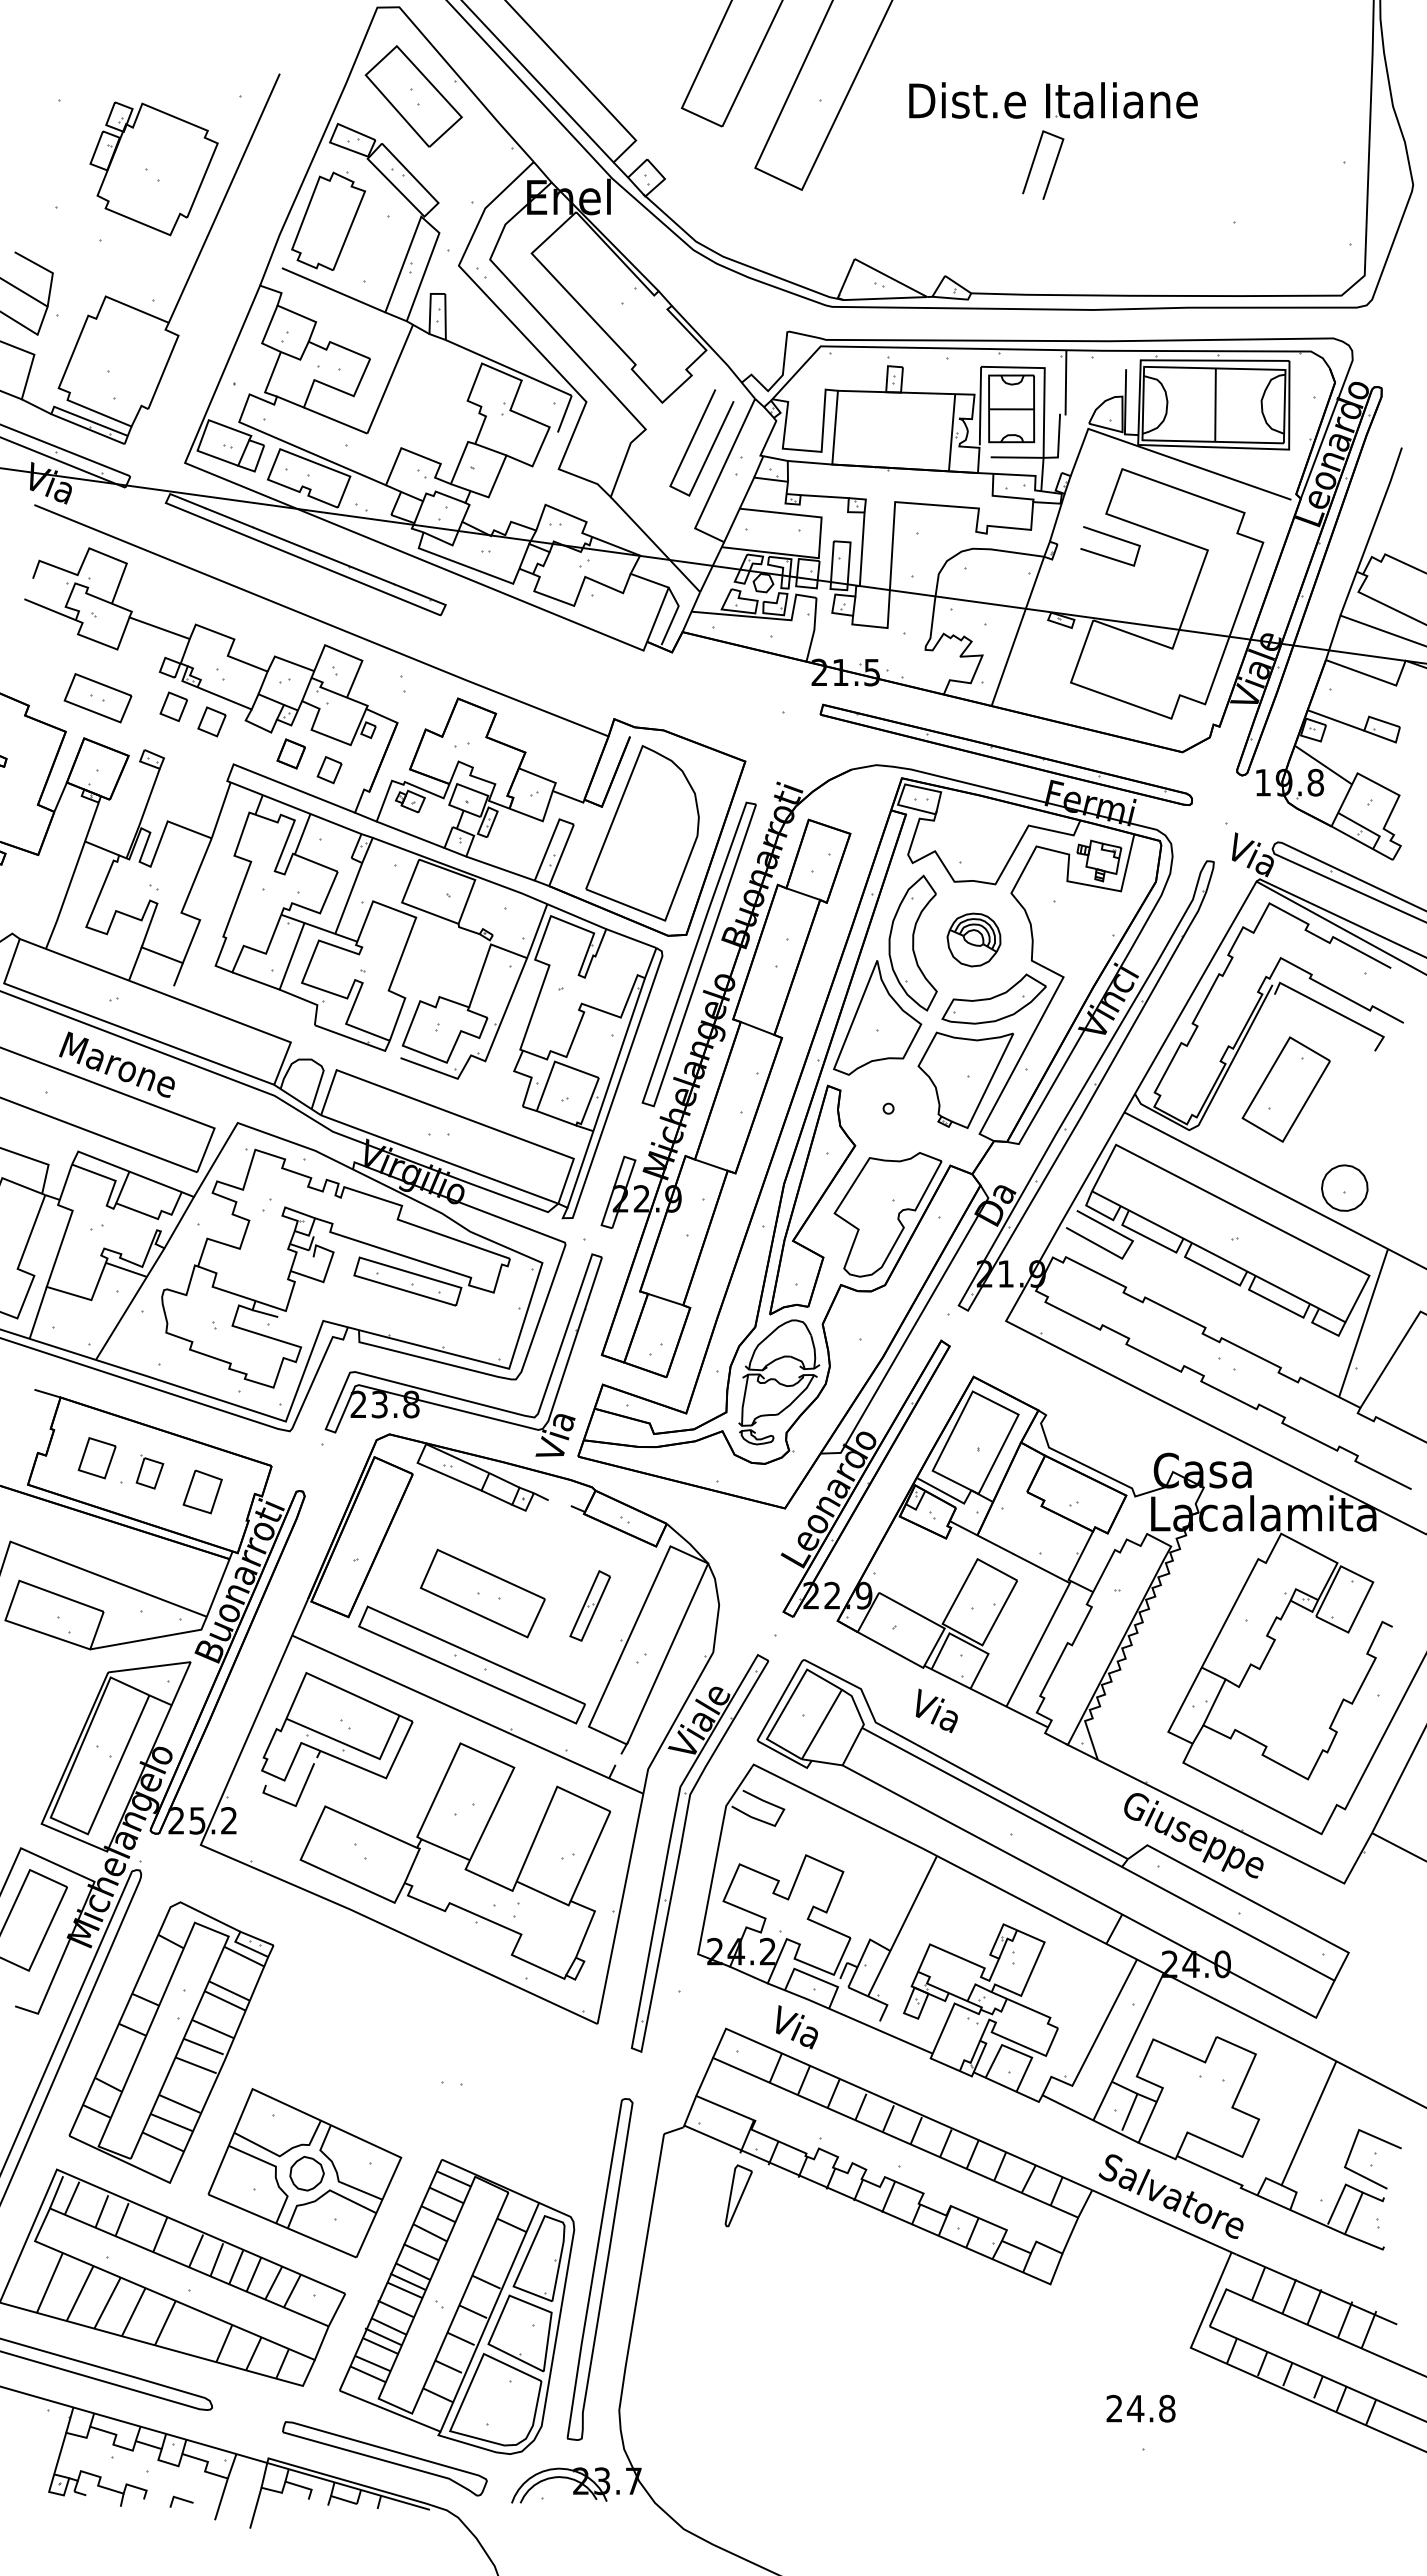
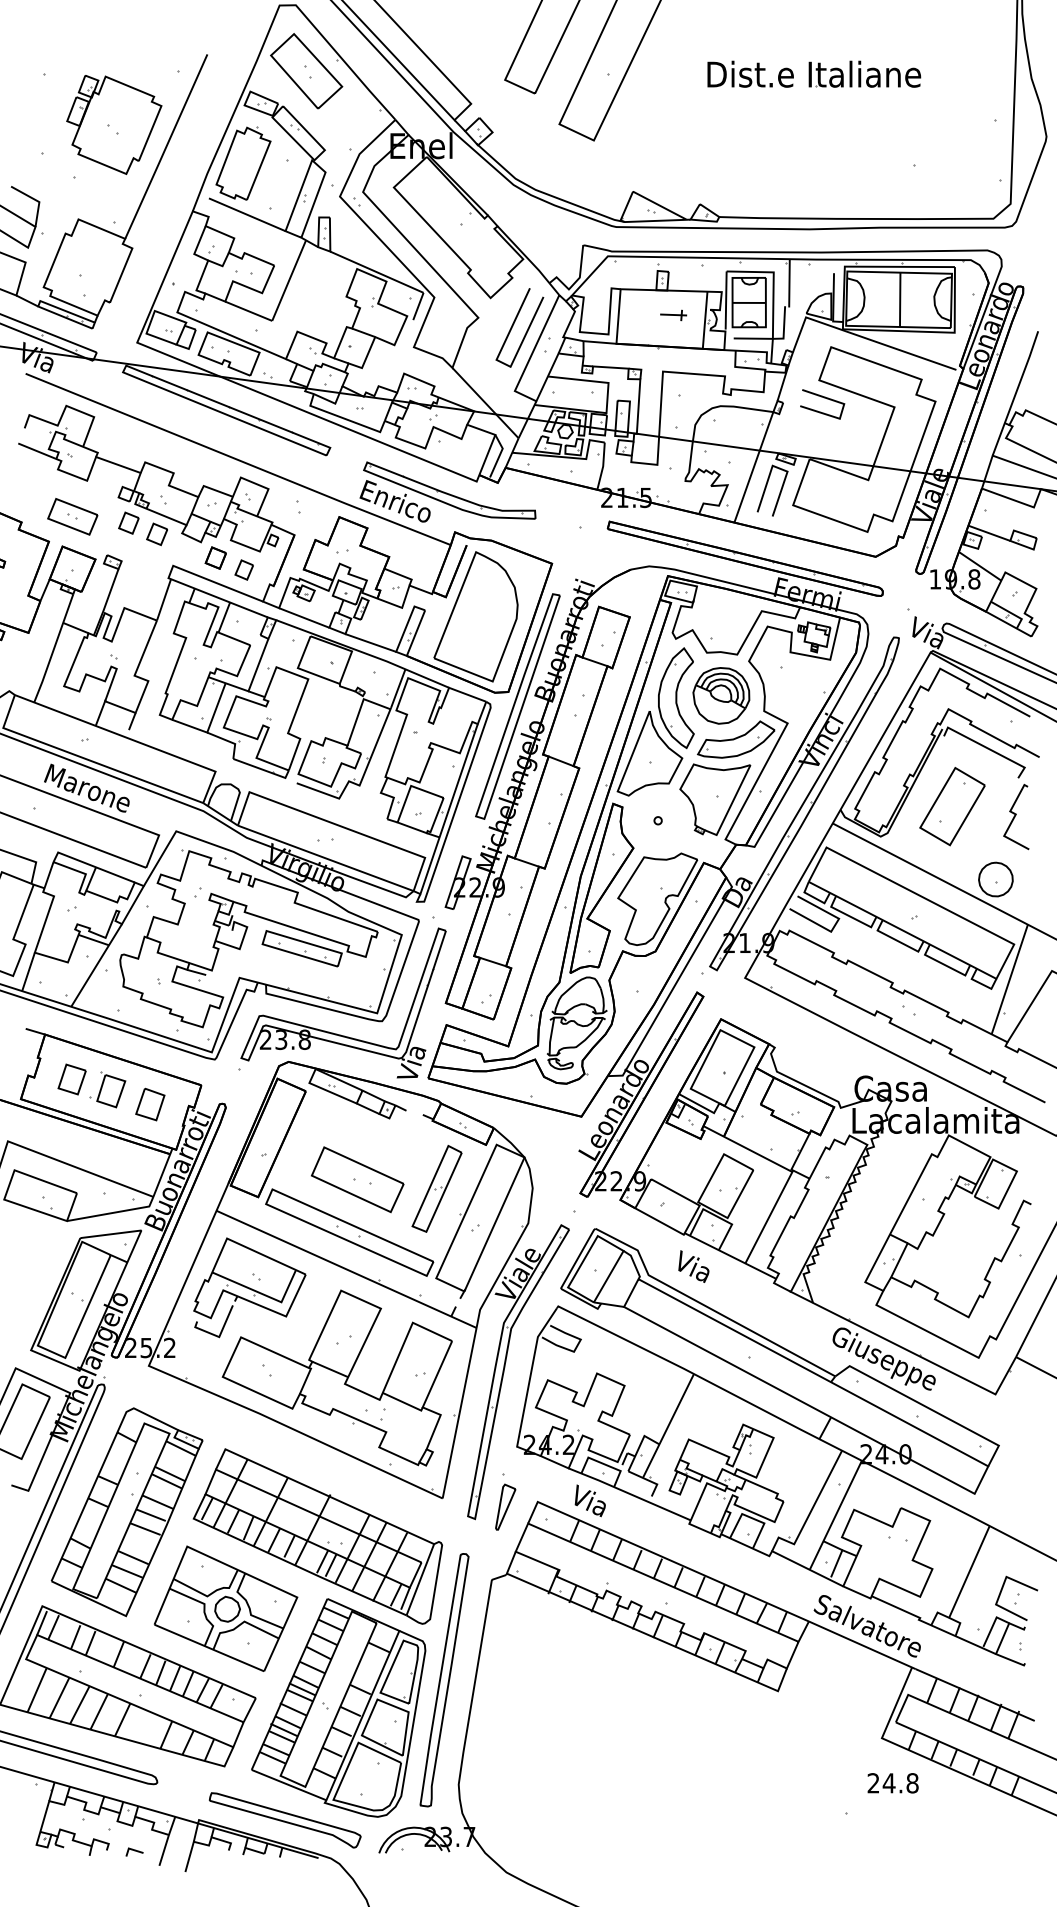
part: (1053, 100) -> (814, 74), moved
line: (1034, 162) -> (766, 488), moved
part: (909, 425) -> (673, 314), added
part: (604, 664) -> (447, 491), added
part: (973, 939) -> (721, 695), size x1.43
curve: (1371, 1102) -> (1015, 816), added
part: (149, 1471) -> (110, 1089), size x1.43
part: (590, 1605) -> (437, 1188), size x1.67
part: (428, 2075) -> (317, 1536), added
part: (738, 2195) -> (505, 1506), moved
text: (1140, 2408) -> (892, 1783), moved

